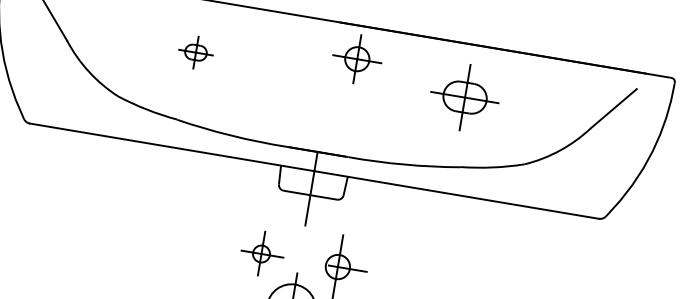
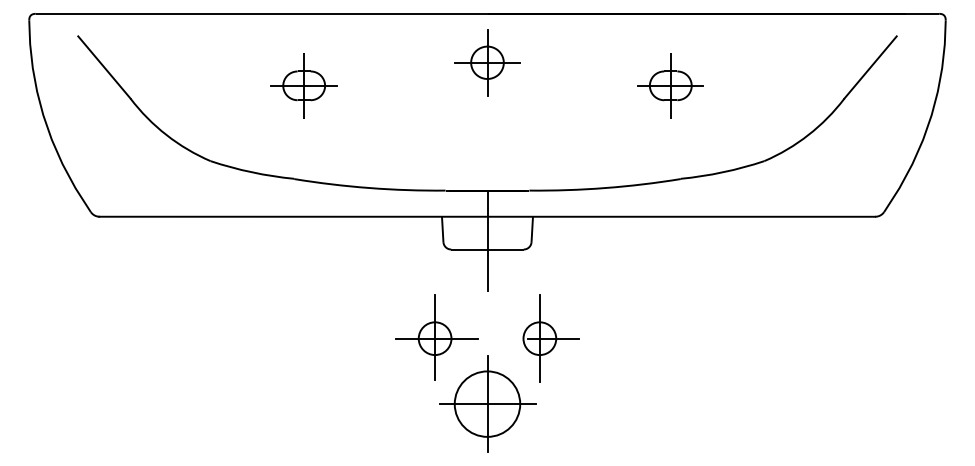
part: (195, 52) -> (303, 85), size x1.43
part: (357, 59) -> (487, 62), moved
part: (464, 97) -> (670, 85), size x0.71
part: (262, 253) -> (436, 337), size x1.43

